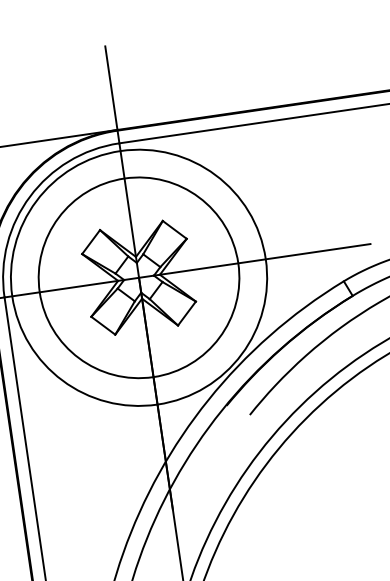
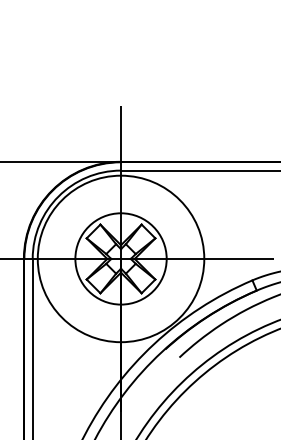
circle: (138, 277) -> (120, 258), size x0.7

